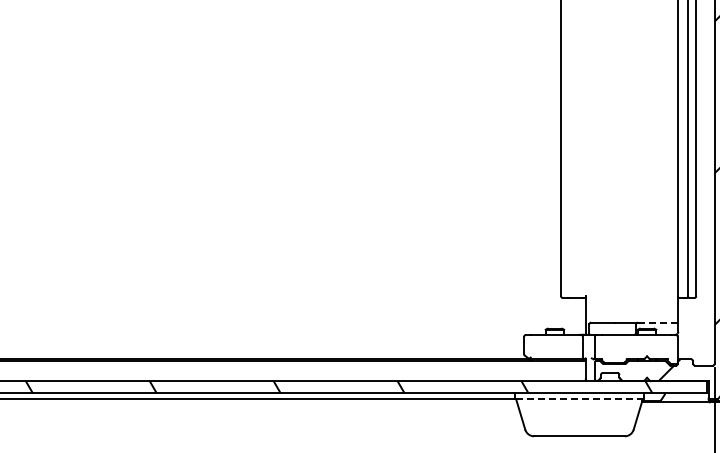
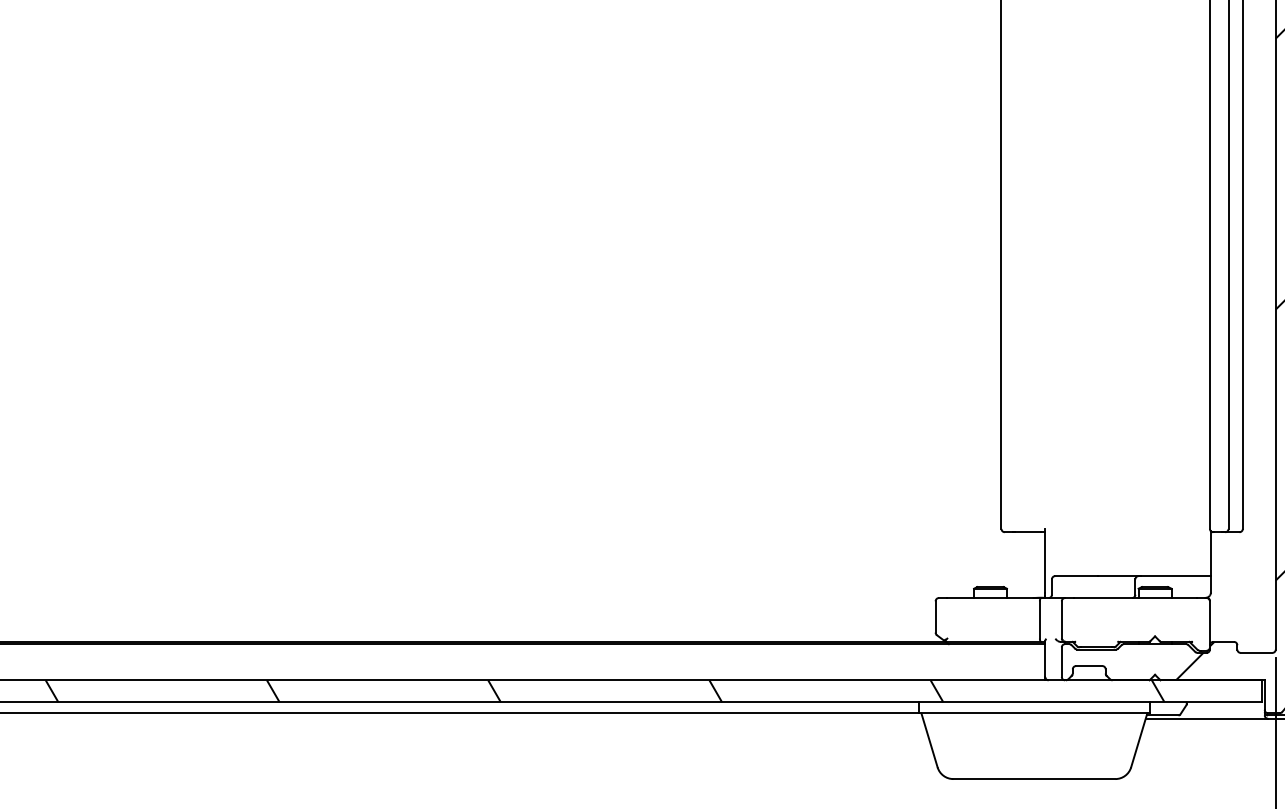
line: (658, 322) -> (1175, 575), dashed -> solid
line: (579, 399) -> (1034, 713), dashed -> solid

